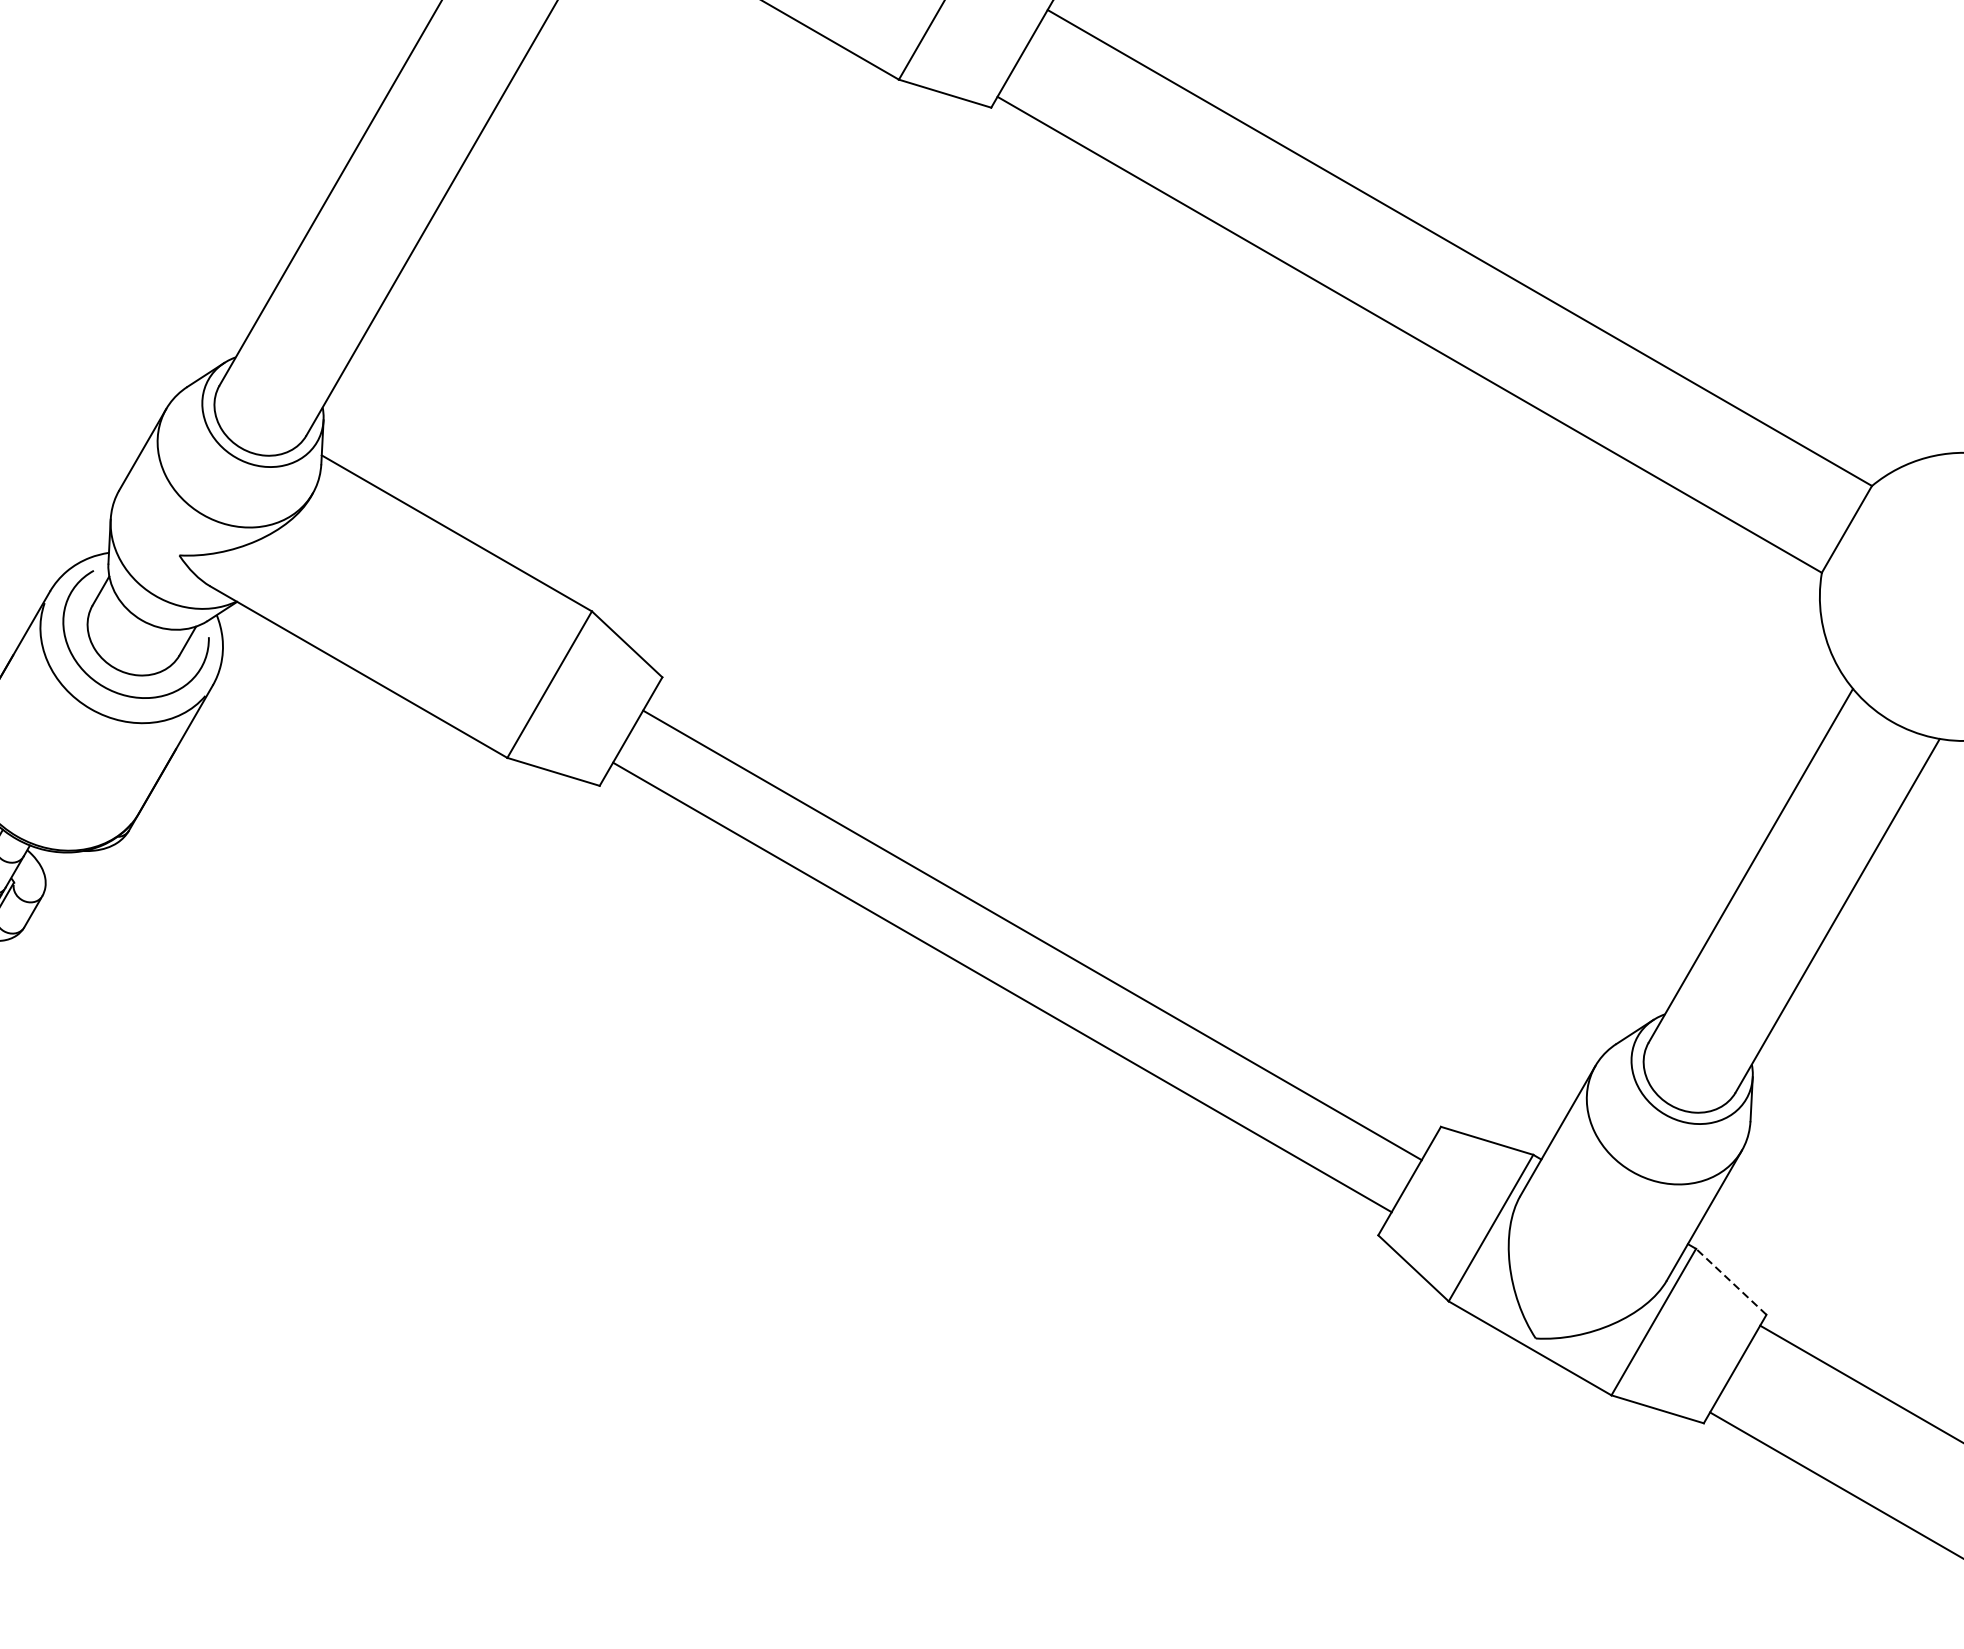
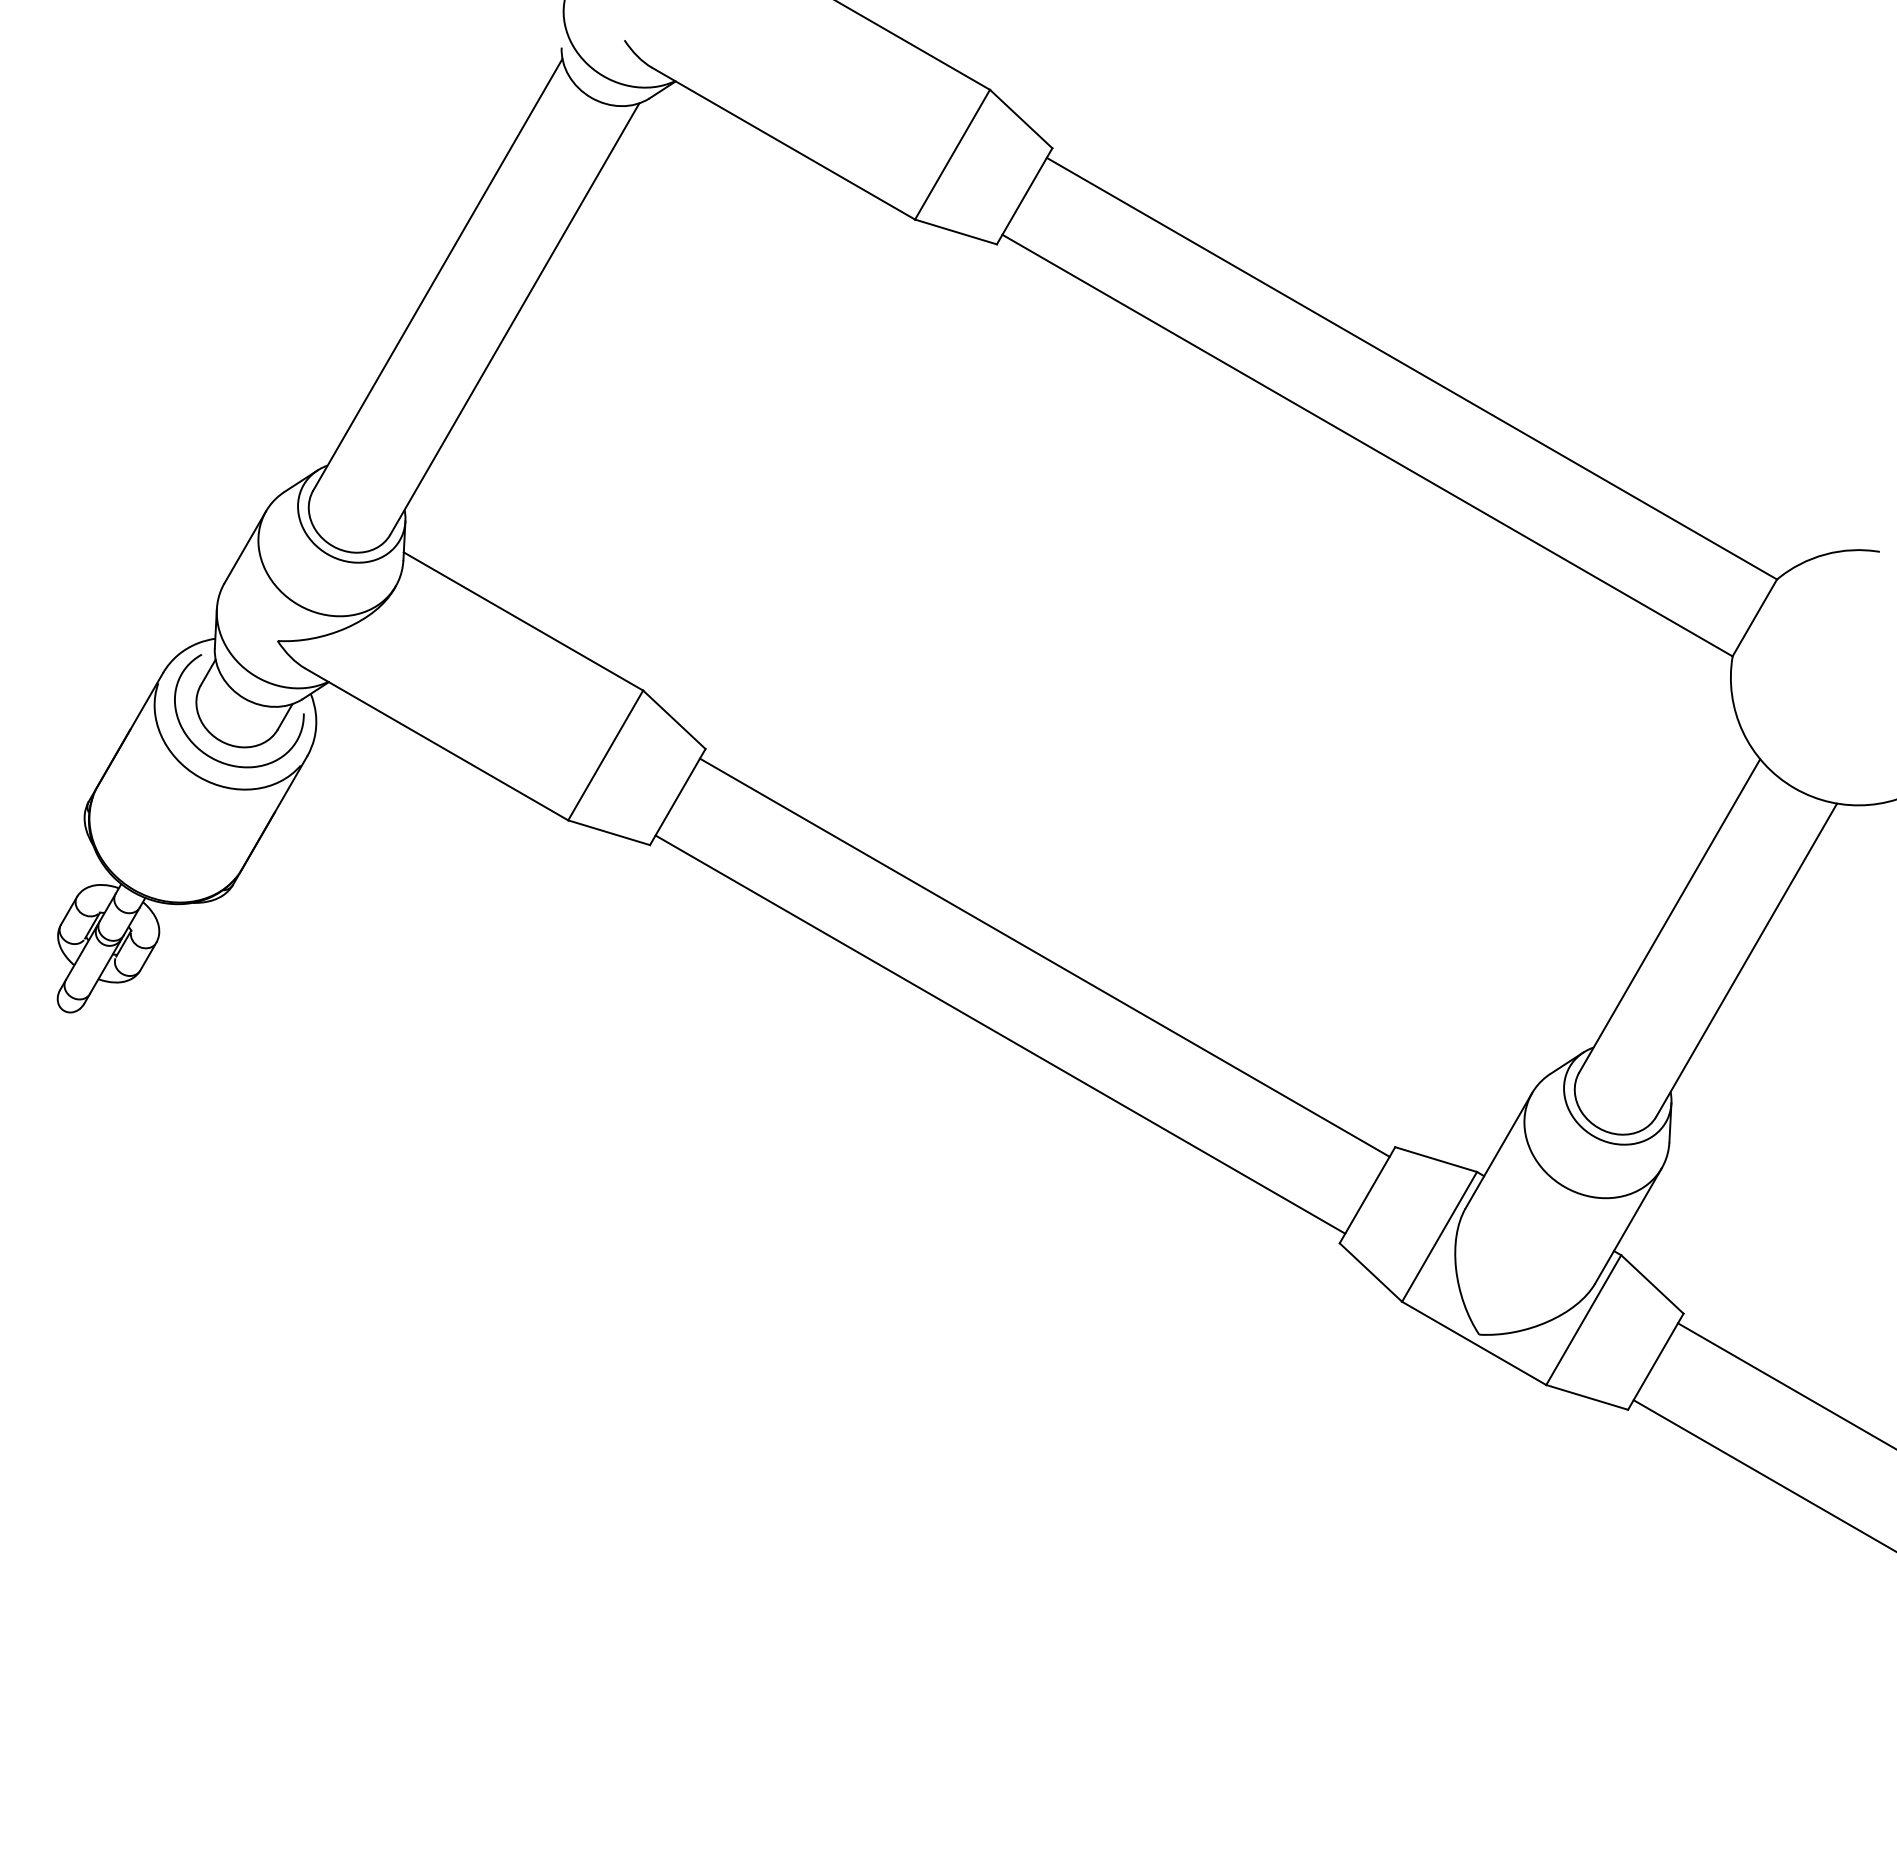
line: (1032, 935) -> (1000, 1034), moved
line: (1002, 987) -> (1044, 957), moved
line: (1731, 1281) -> (1652, 1284), dashed -> solid

